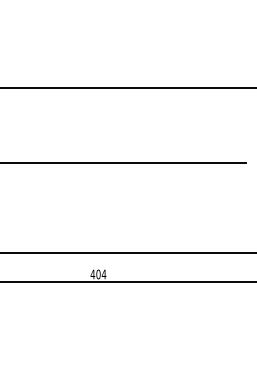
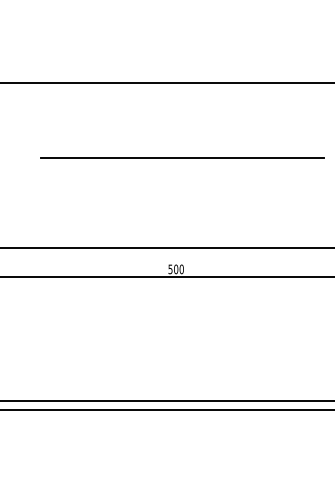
text: (97, 274) -> (175, 269), 404 -> 500

